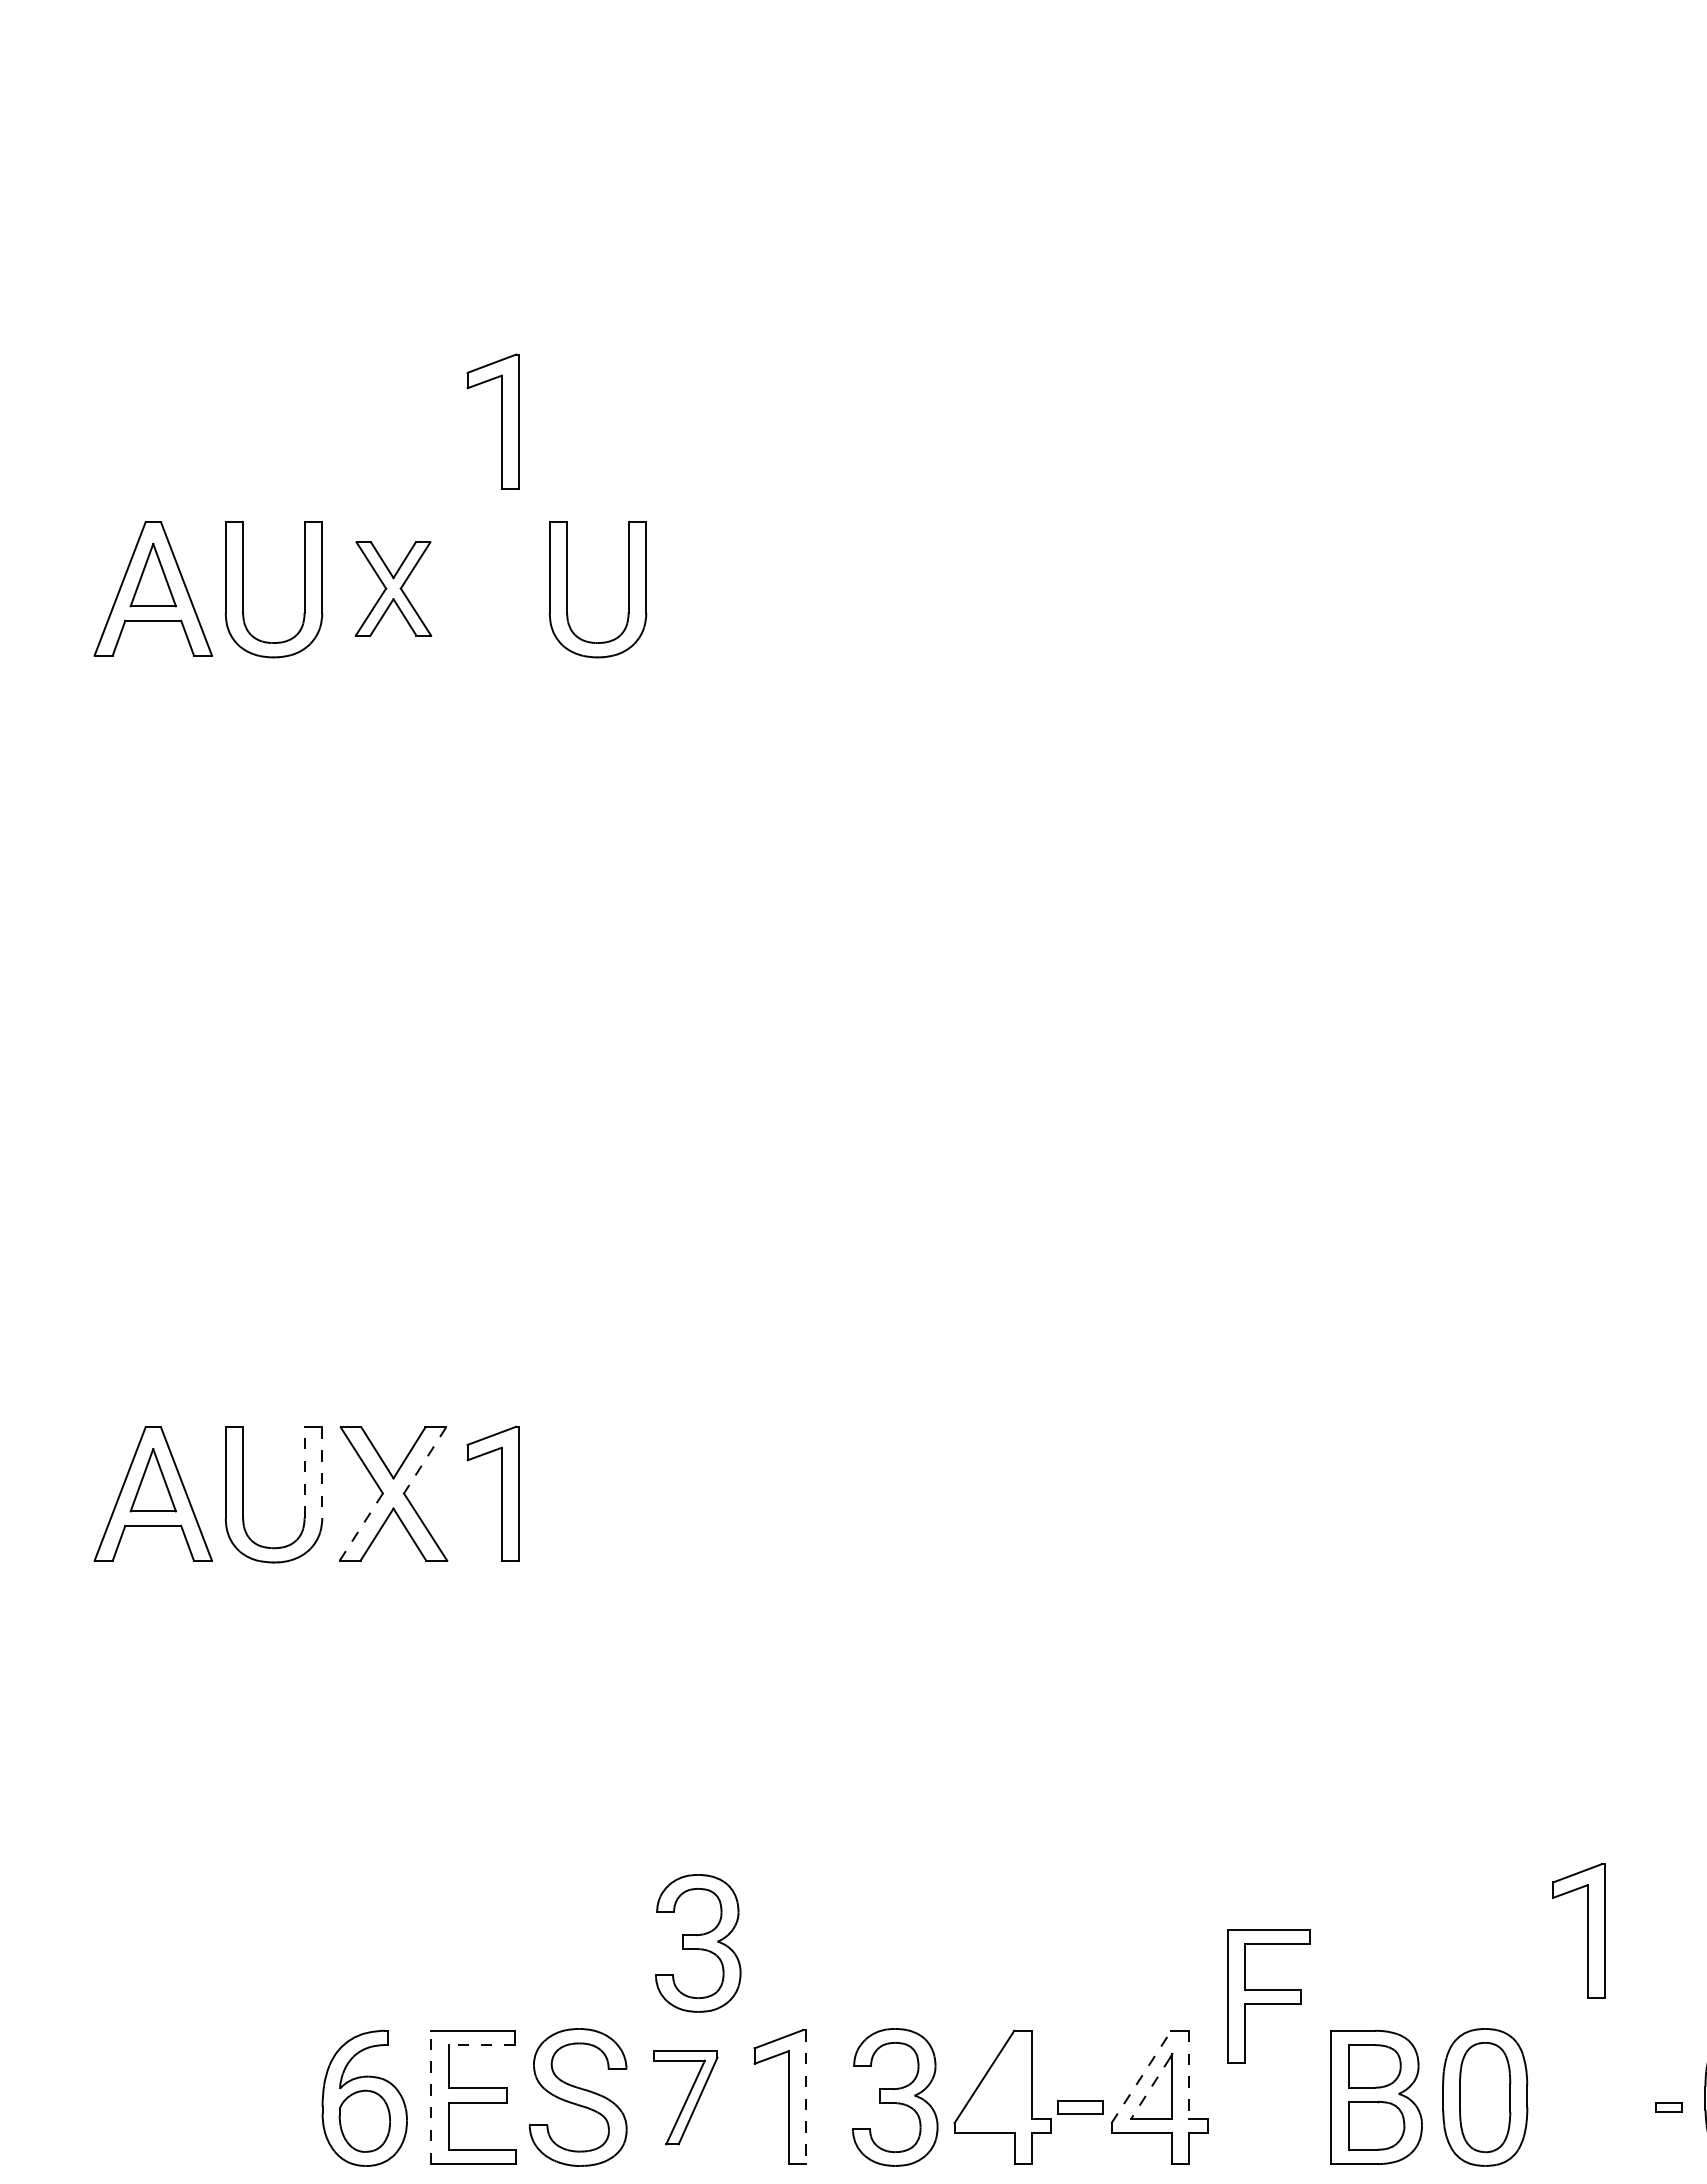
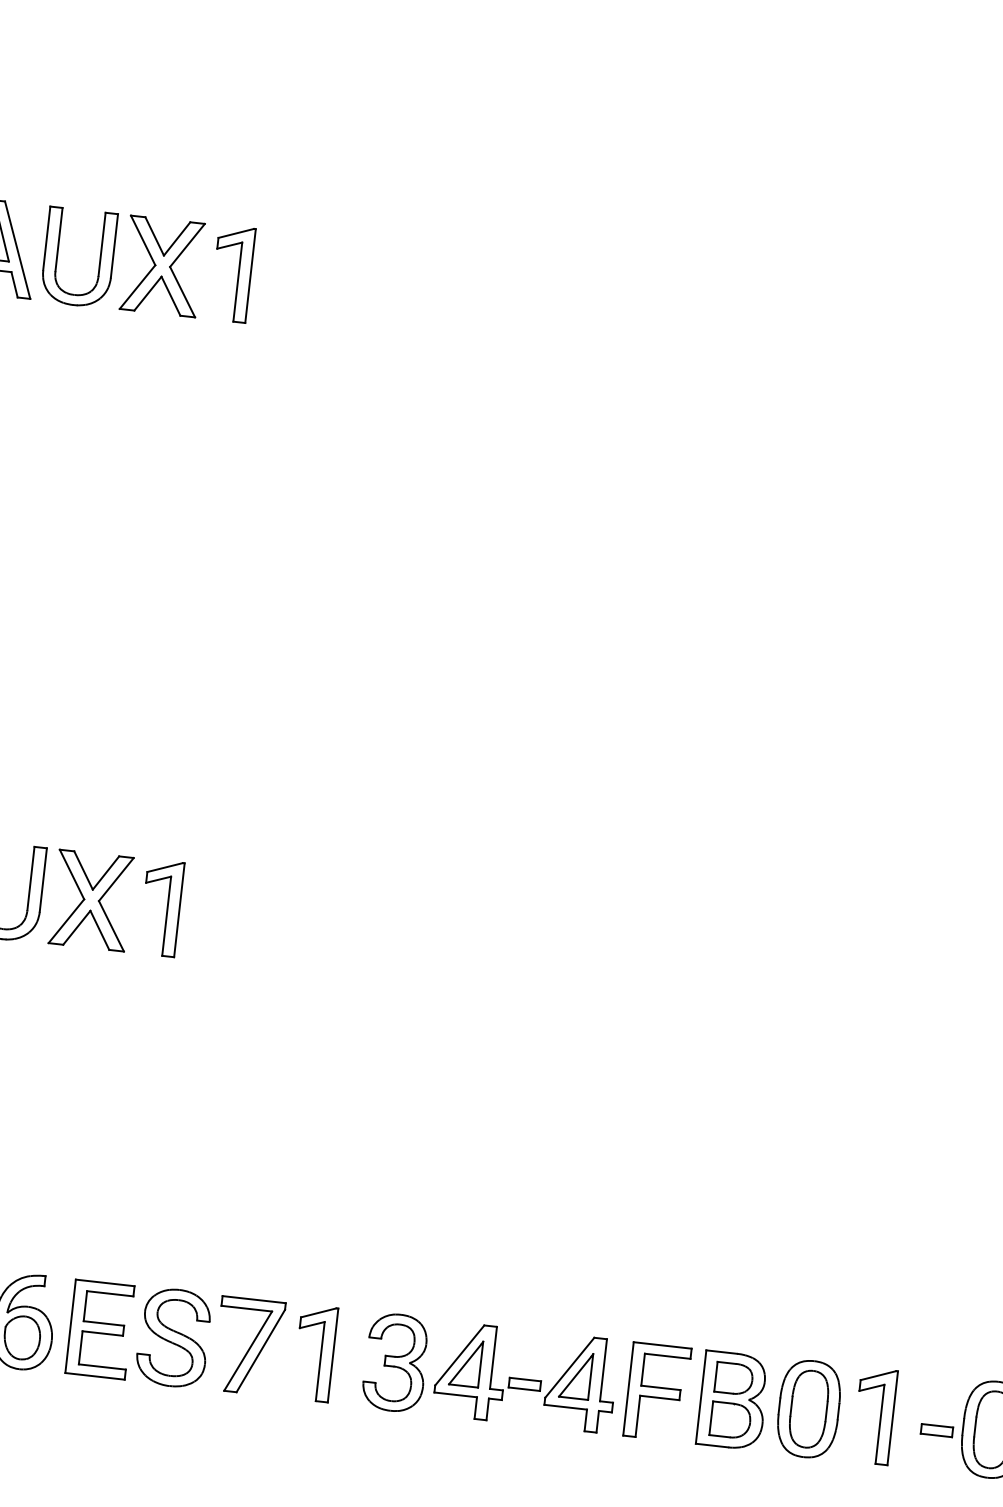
part: (501, 421) -> (238, 274), moved
part: (393, 588) -> (162, 266), size x1.43
part: (567, 589) -> (284, 280), removed
line: (424, 1460) -> (115, 879), dashed -> solid
line: (304, 1472) -> (30, 878), dashed -> solid
line: (322, 1473) -> (43, 880), dashed -> solid
line: (361, 1527) -> (66, 921), dashed -> solid
part: (1587, 1930) -> (880, 1416), moved
part: (698, 1943) -> (269, 1239), removed
part: (1268, 1996) -> (657, 1392), moved
line: (481, 2045) -> (109, 1293), dashed -> solid
line: (1189, 2075) -> (603, 1370), dashed -> solid
line: (1141, 2076) -> (569, 1367), dashed -> solid
part: (994, 2086) -> (466, 1362), added
line: (1150, 2088) -> (575, 1376), dashed -> solid
line: (431, 2097) -> (70, 1326), dashed -> solid
part: (685, 2097) -> (248, 1346), size x1.43
line: (805, 2097) -> (332, 1355), dashed -> solid
part: (1668, 2107) -> (936, 1430), size x1.67

